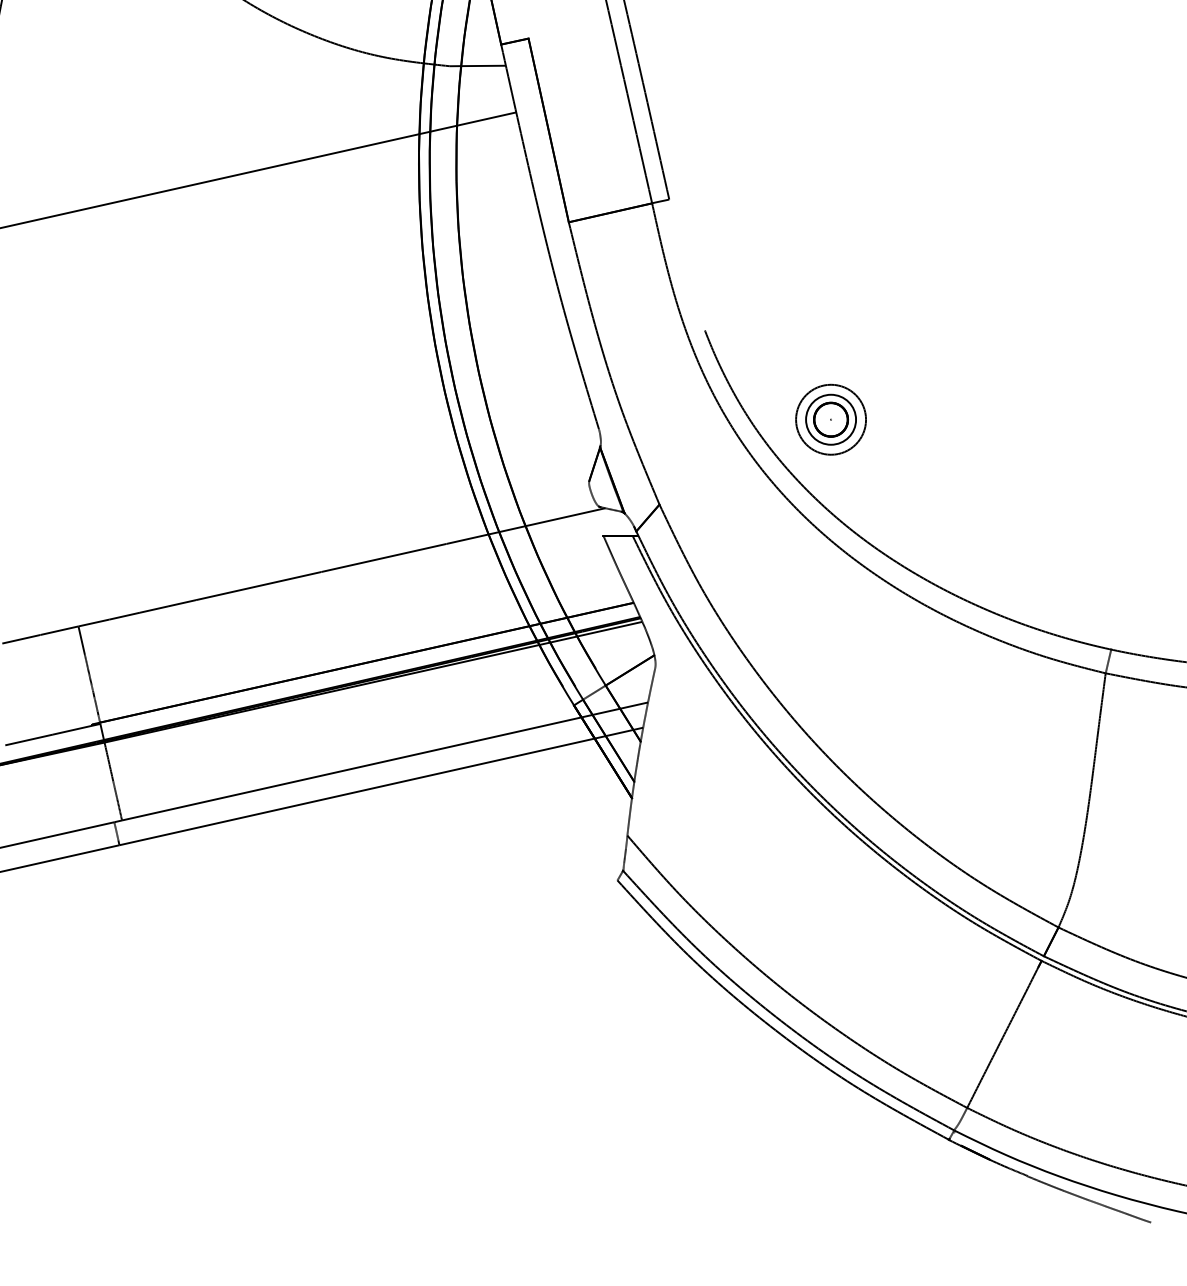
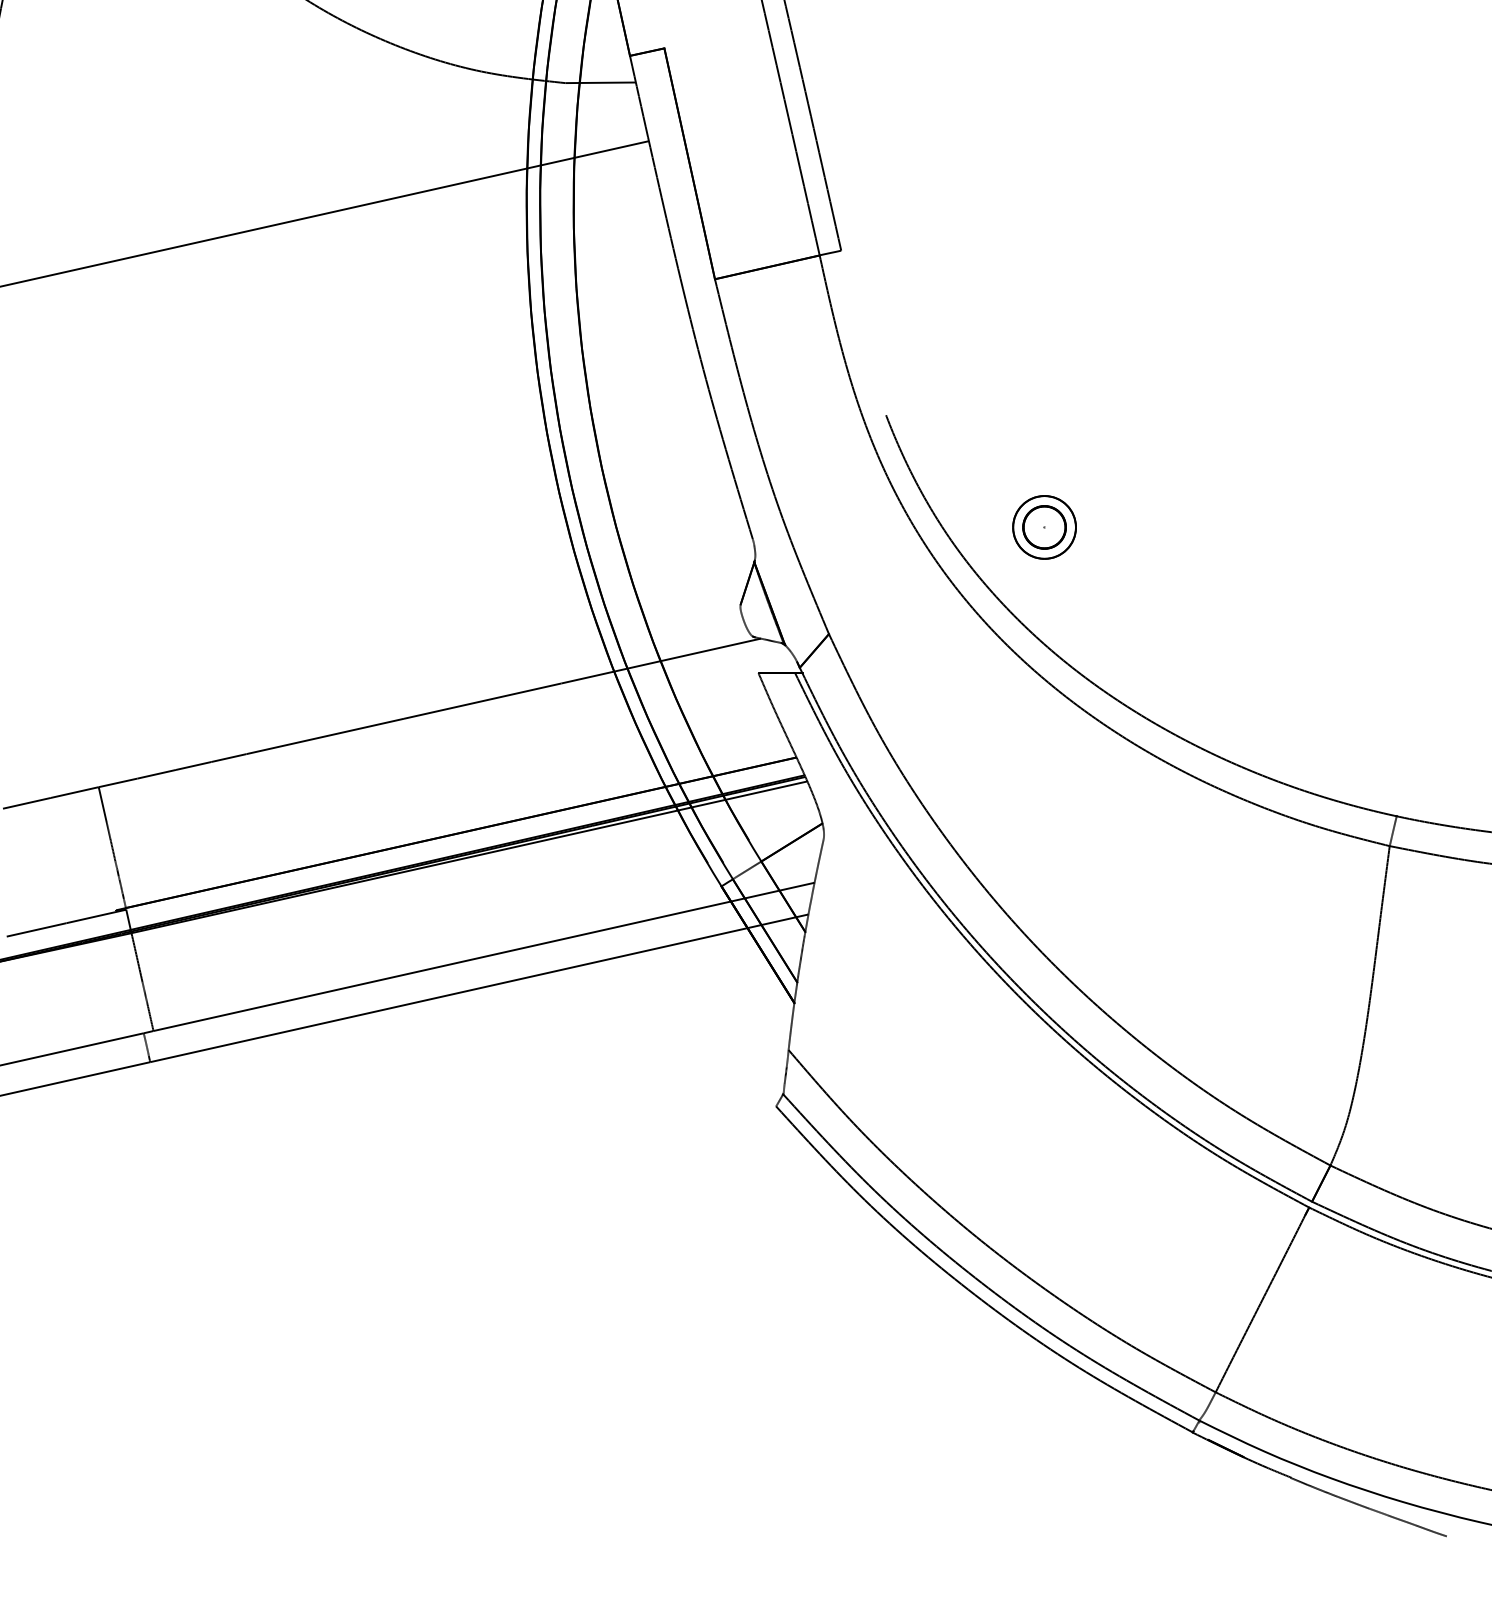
circle: (831, 419) -> (1045, 527), size x0.71

